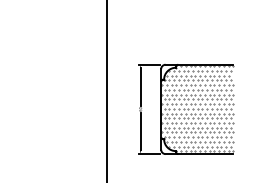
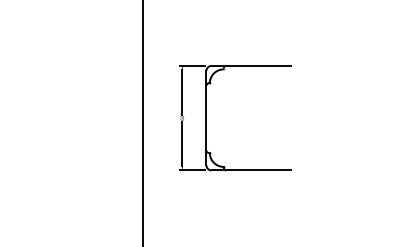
hatch: (197, 108) -> (248, 117), removed

